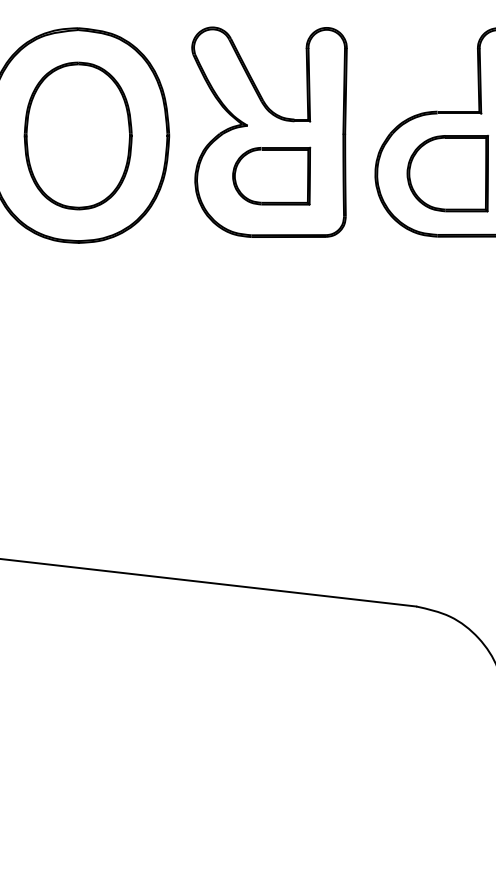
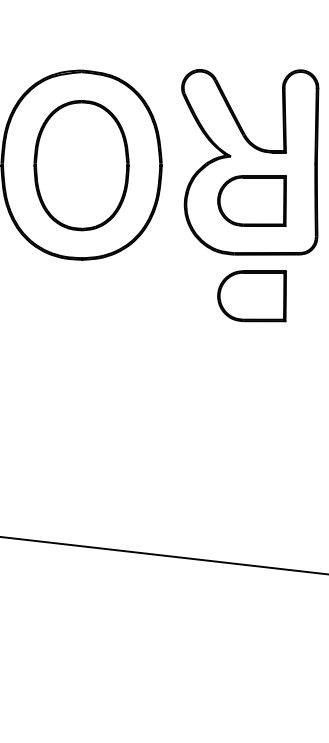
part: (271, 283) -> (251, 295), added

